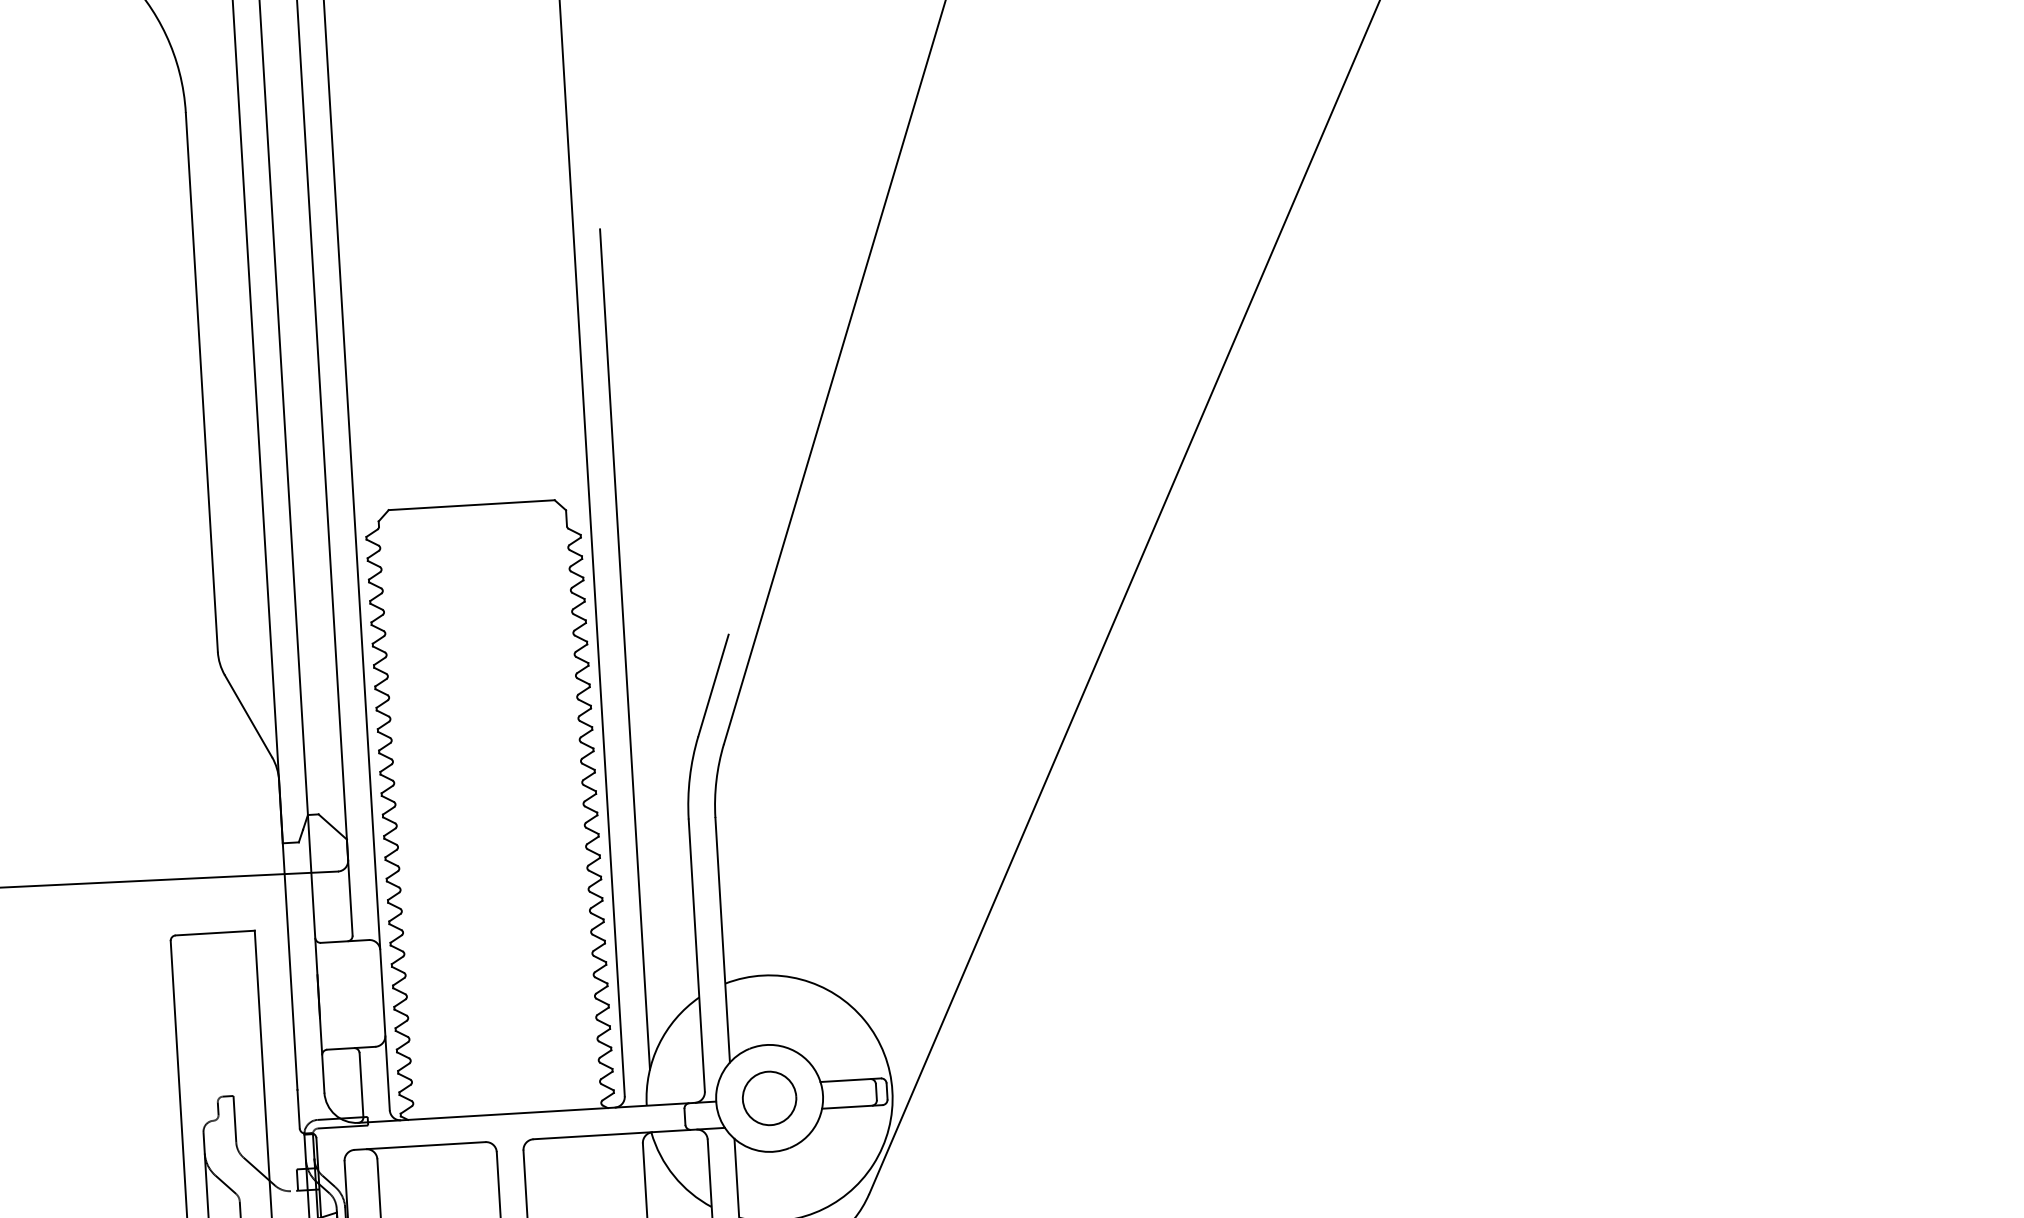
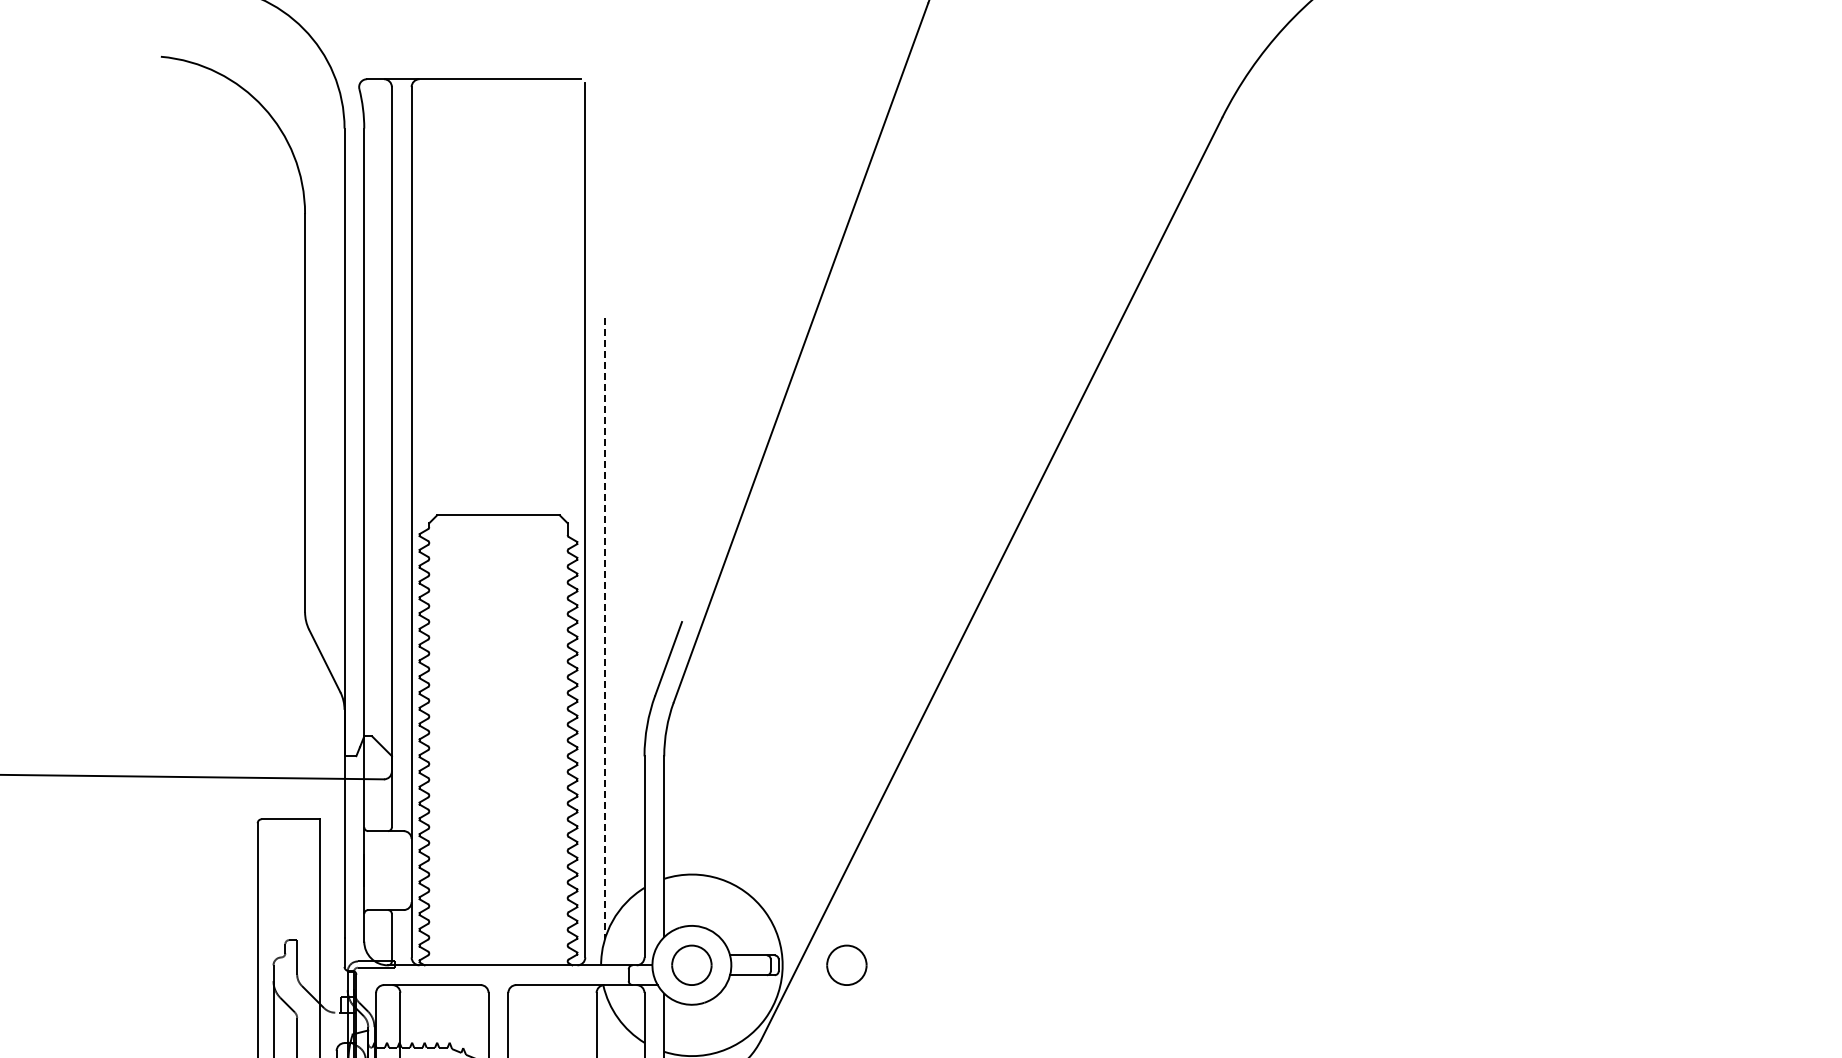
line: (625, 649) -> (605, 628), solid -> dashed
part: (978, 1084) -> (846, 964), added

